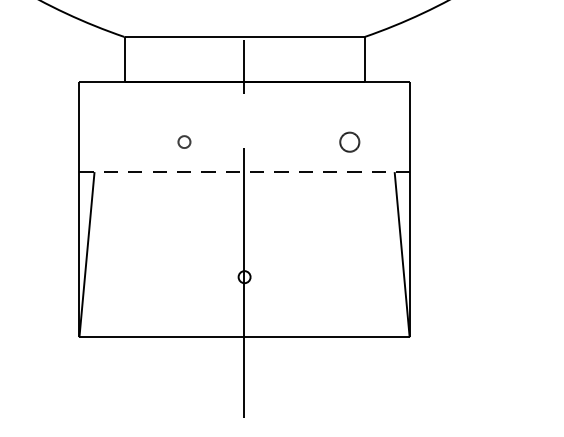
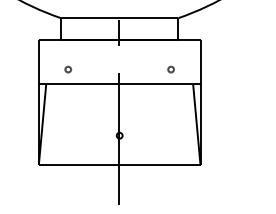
part: (184, 141) -> (68, 69), moved
part: (348, 141) -> (170, 69), size x0.62
line: (244, 172) -> (119, 84), dashed -> solid

